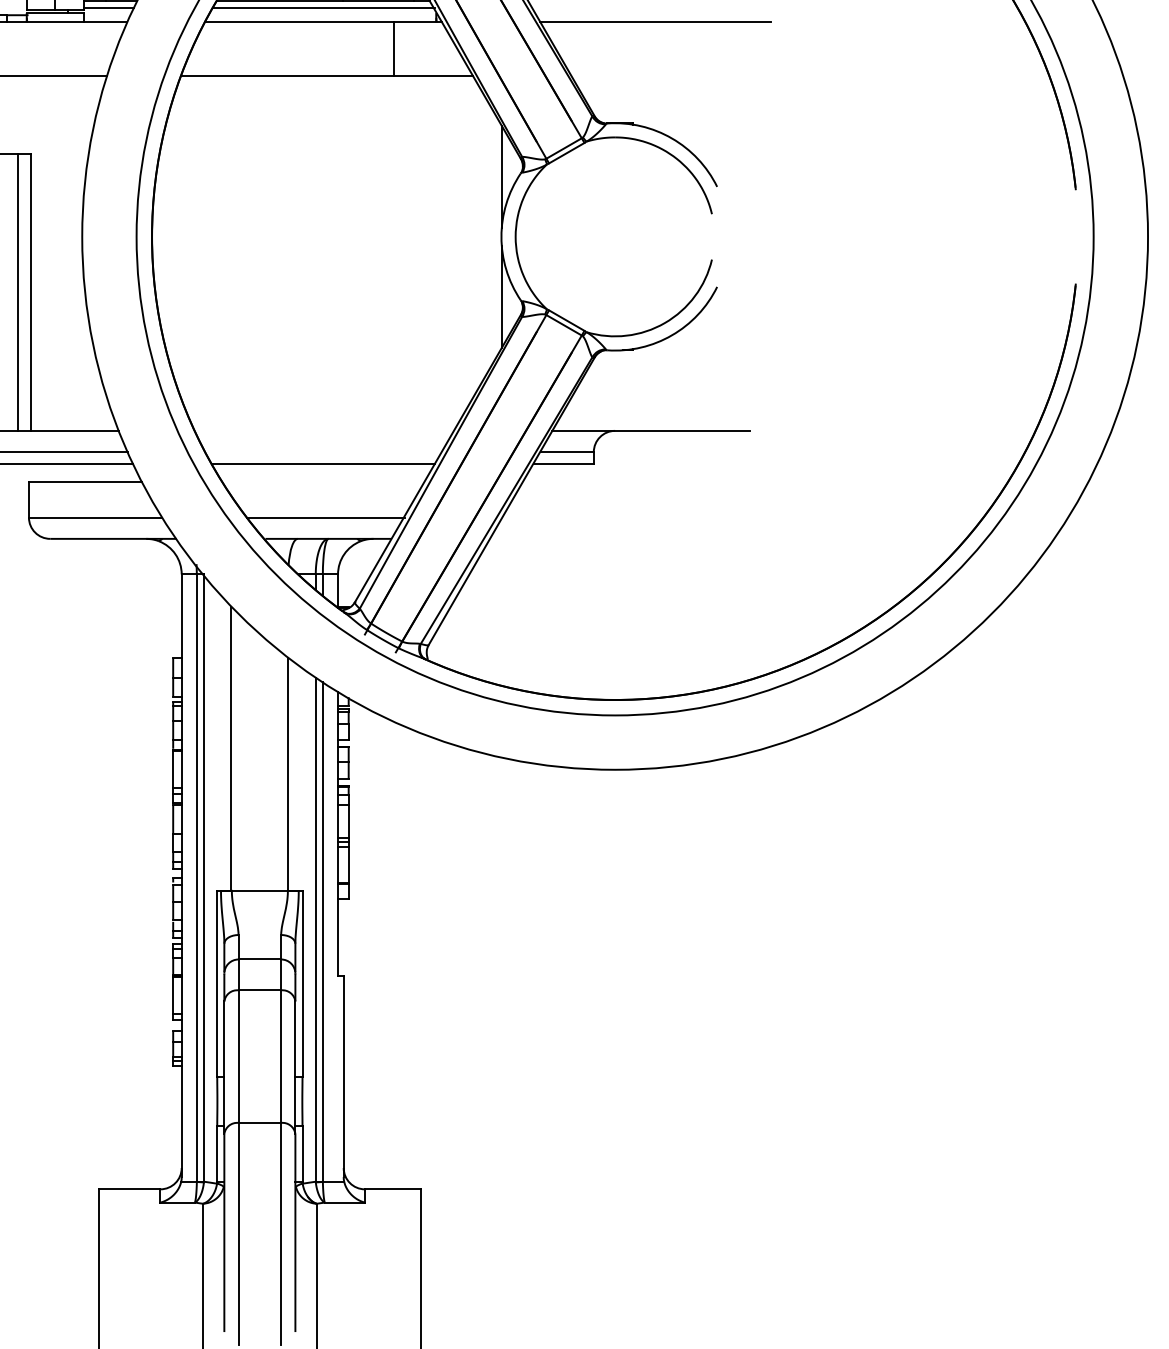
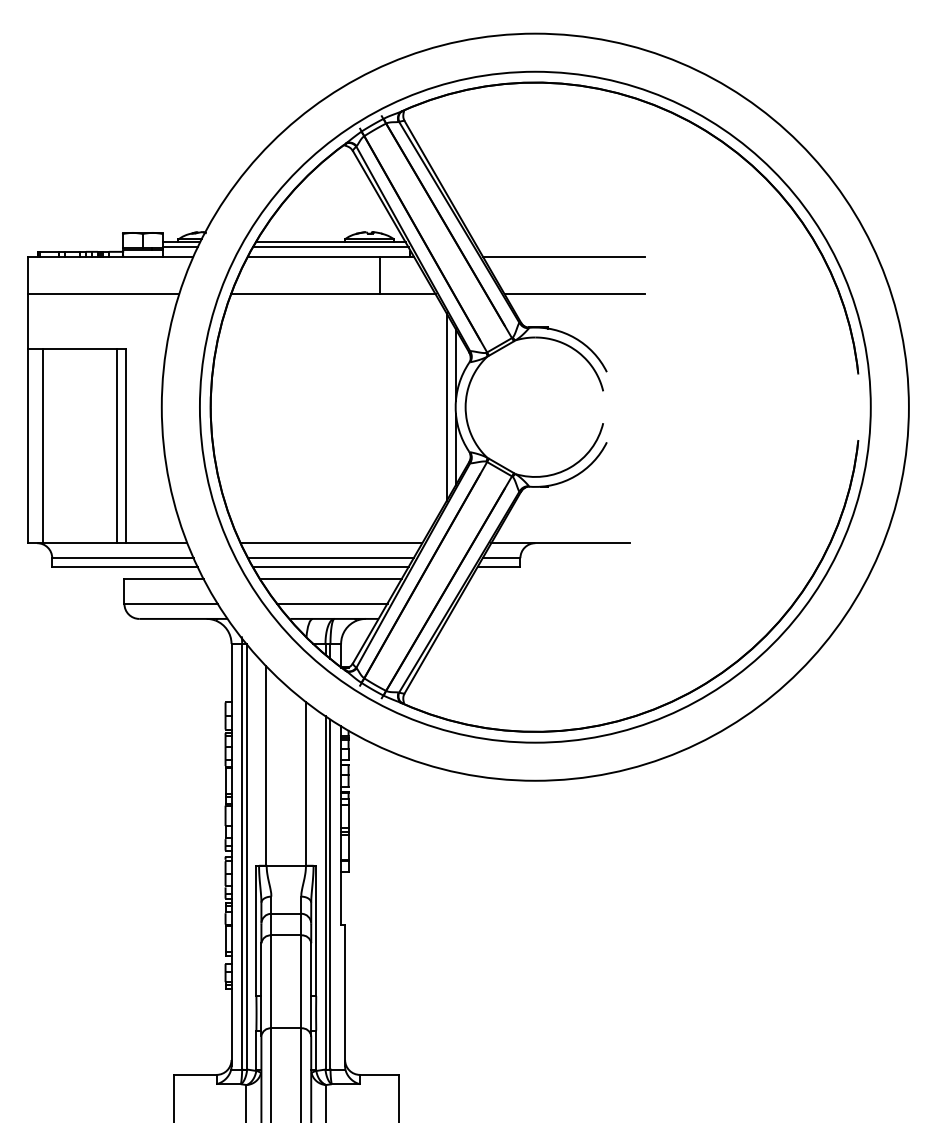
line: (670, 76) -> (574, 294), added
line: (488, 237) -> (446, 407), added
line: (324, 431) -> (331, 543), added
line: (322, 452) -> (330, 558), added
line: (322, 482) -> (330, 579), added

